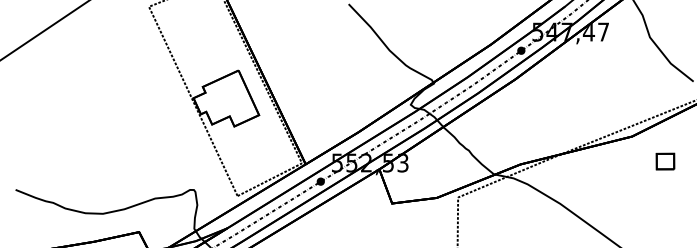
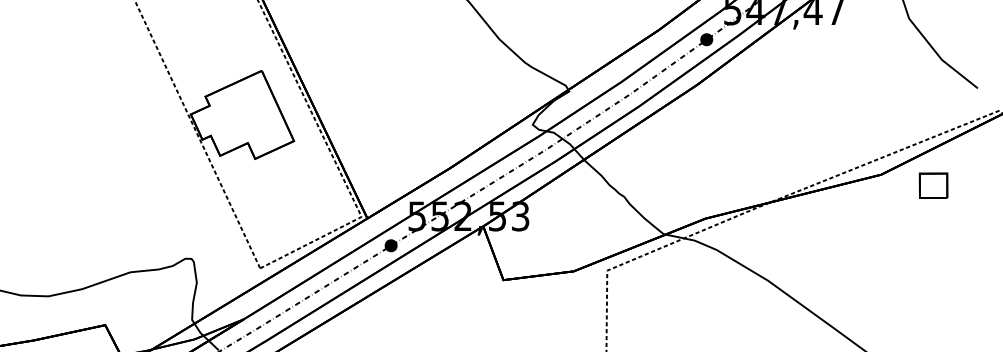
part: (665, 161) -> (933, 185), moved

